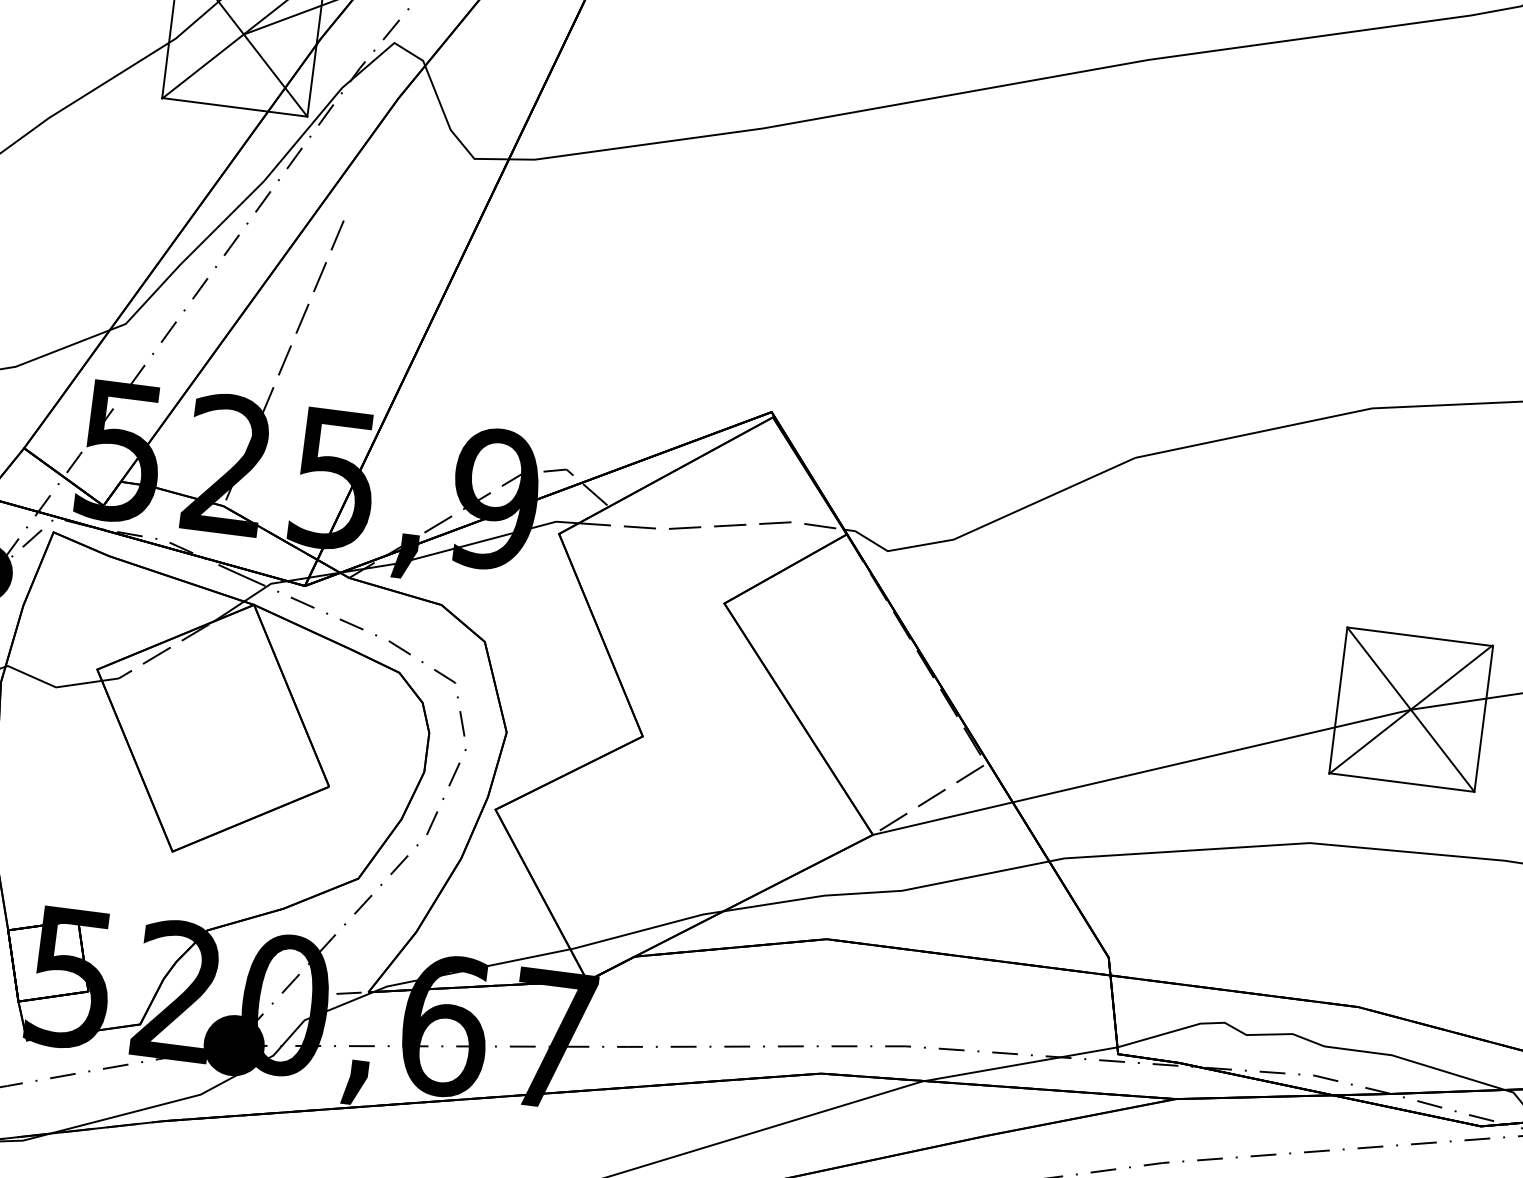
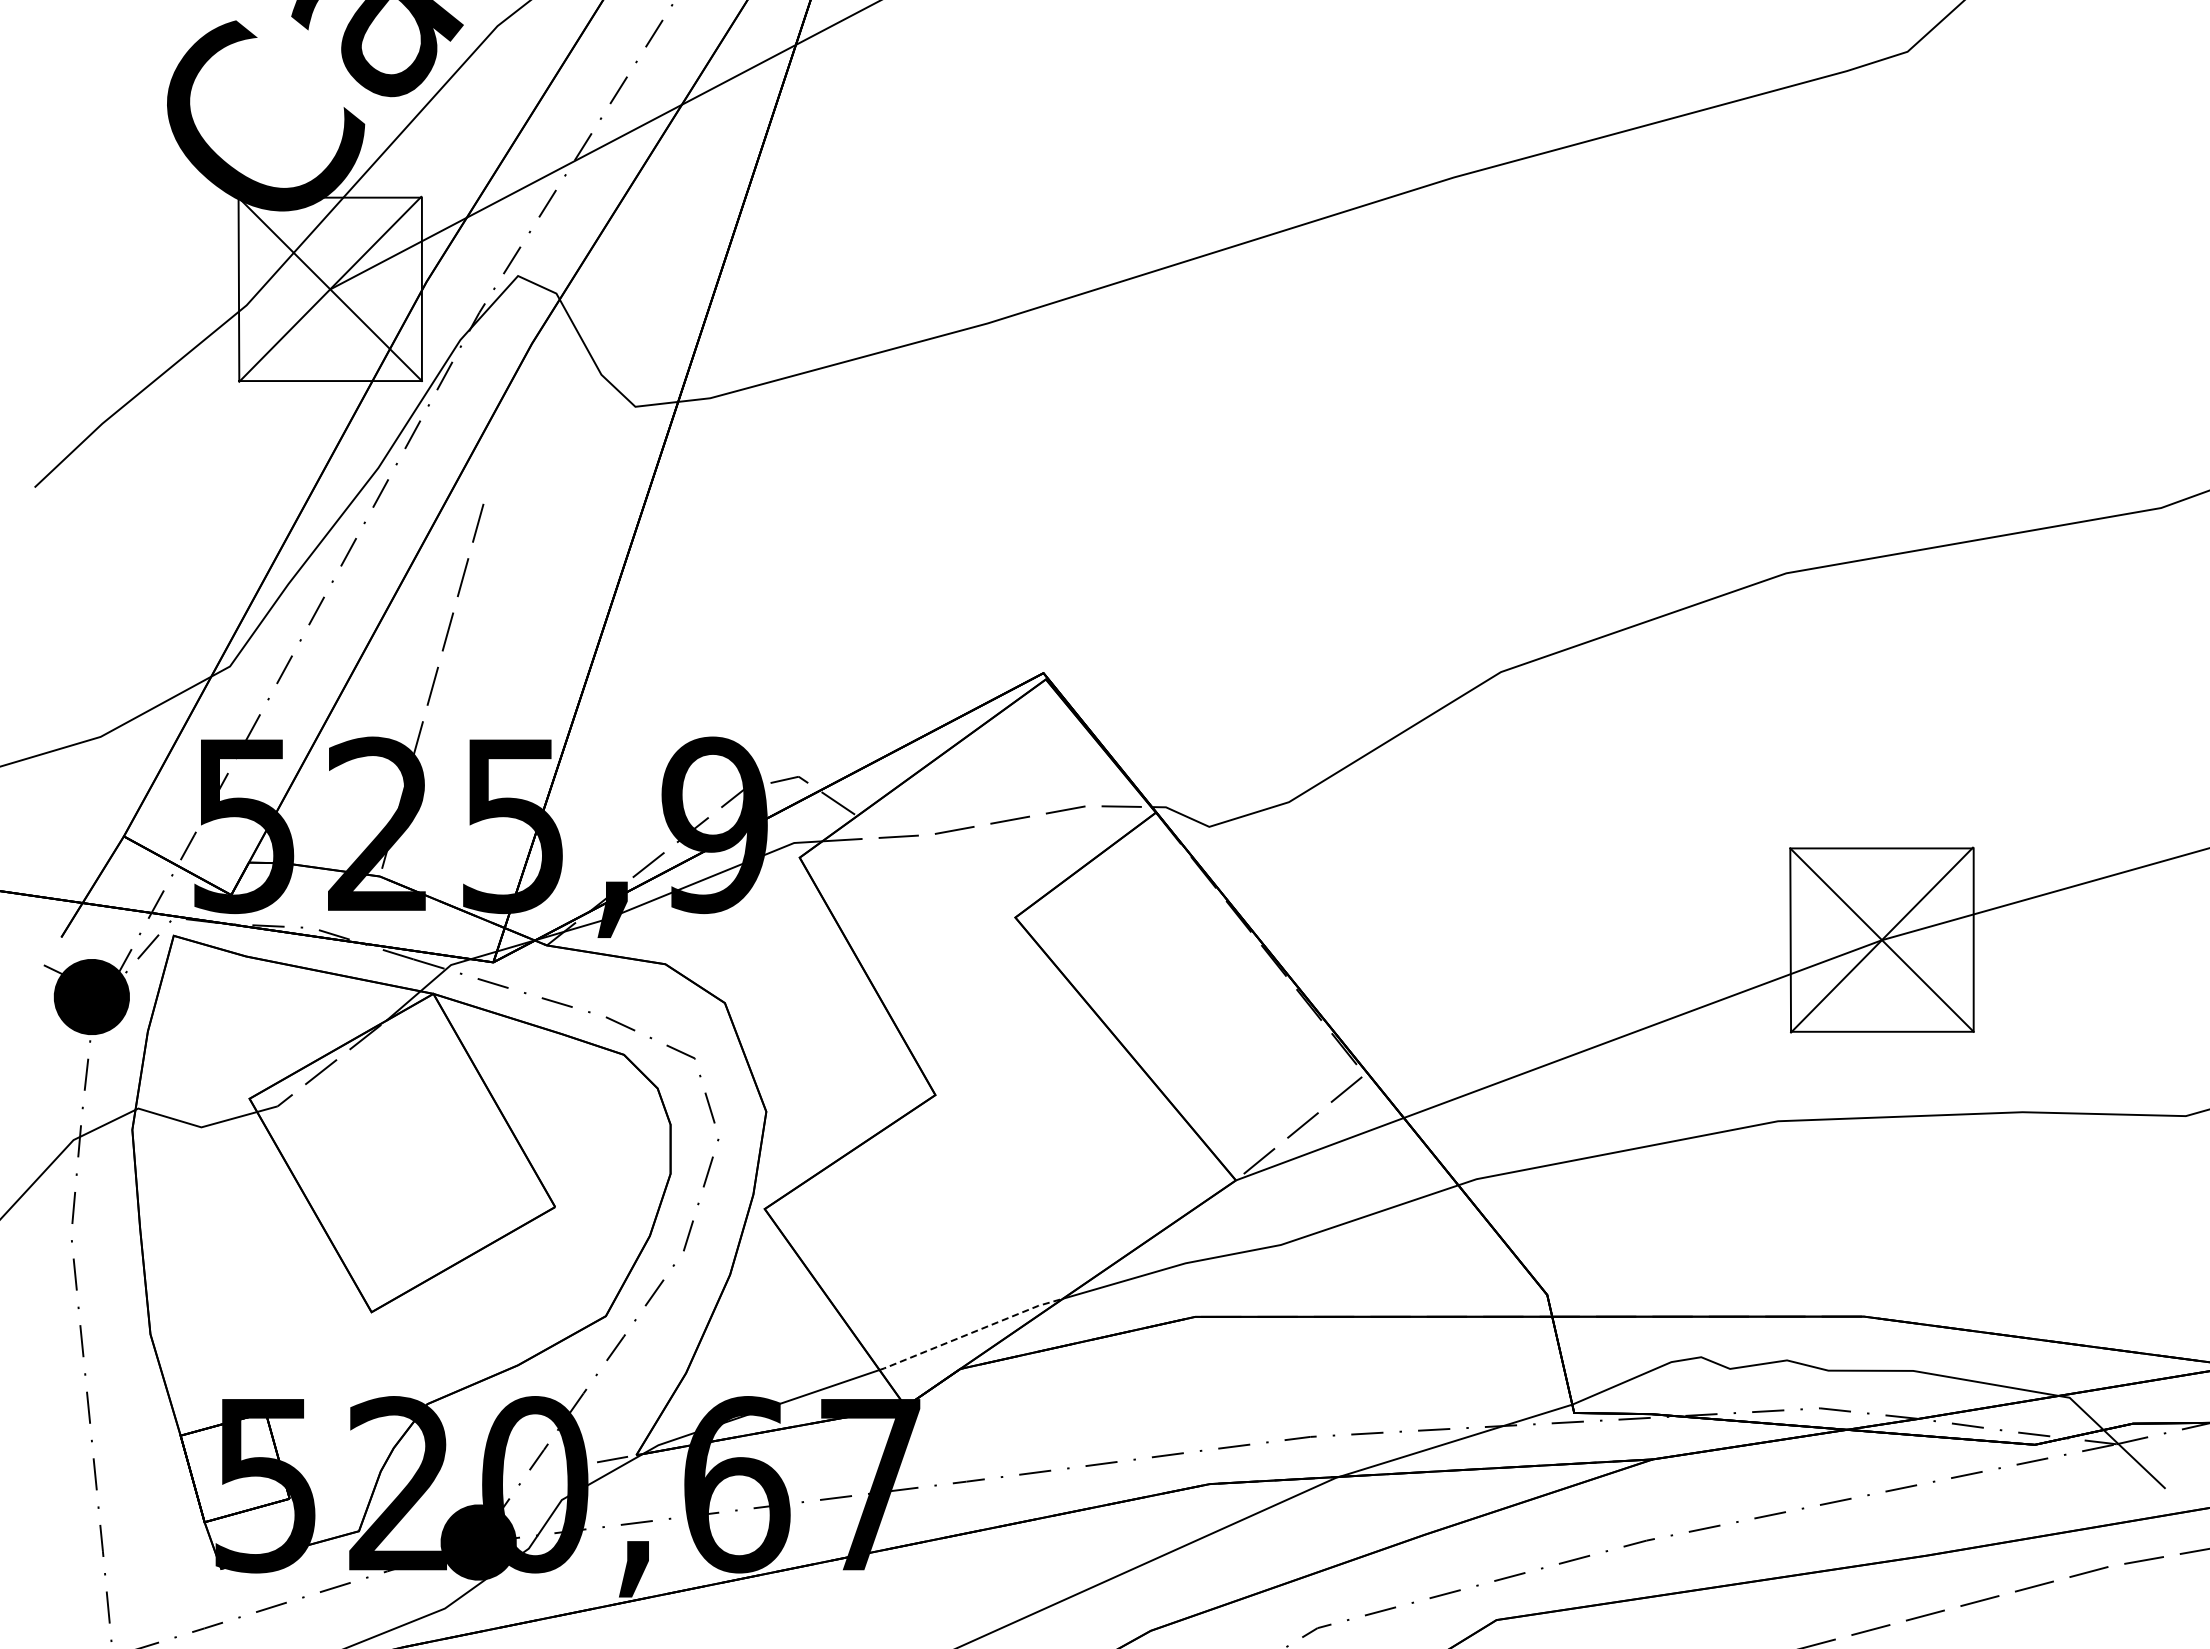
line: (646, 929) -> (970, 1333), solid -> dashed

